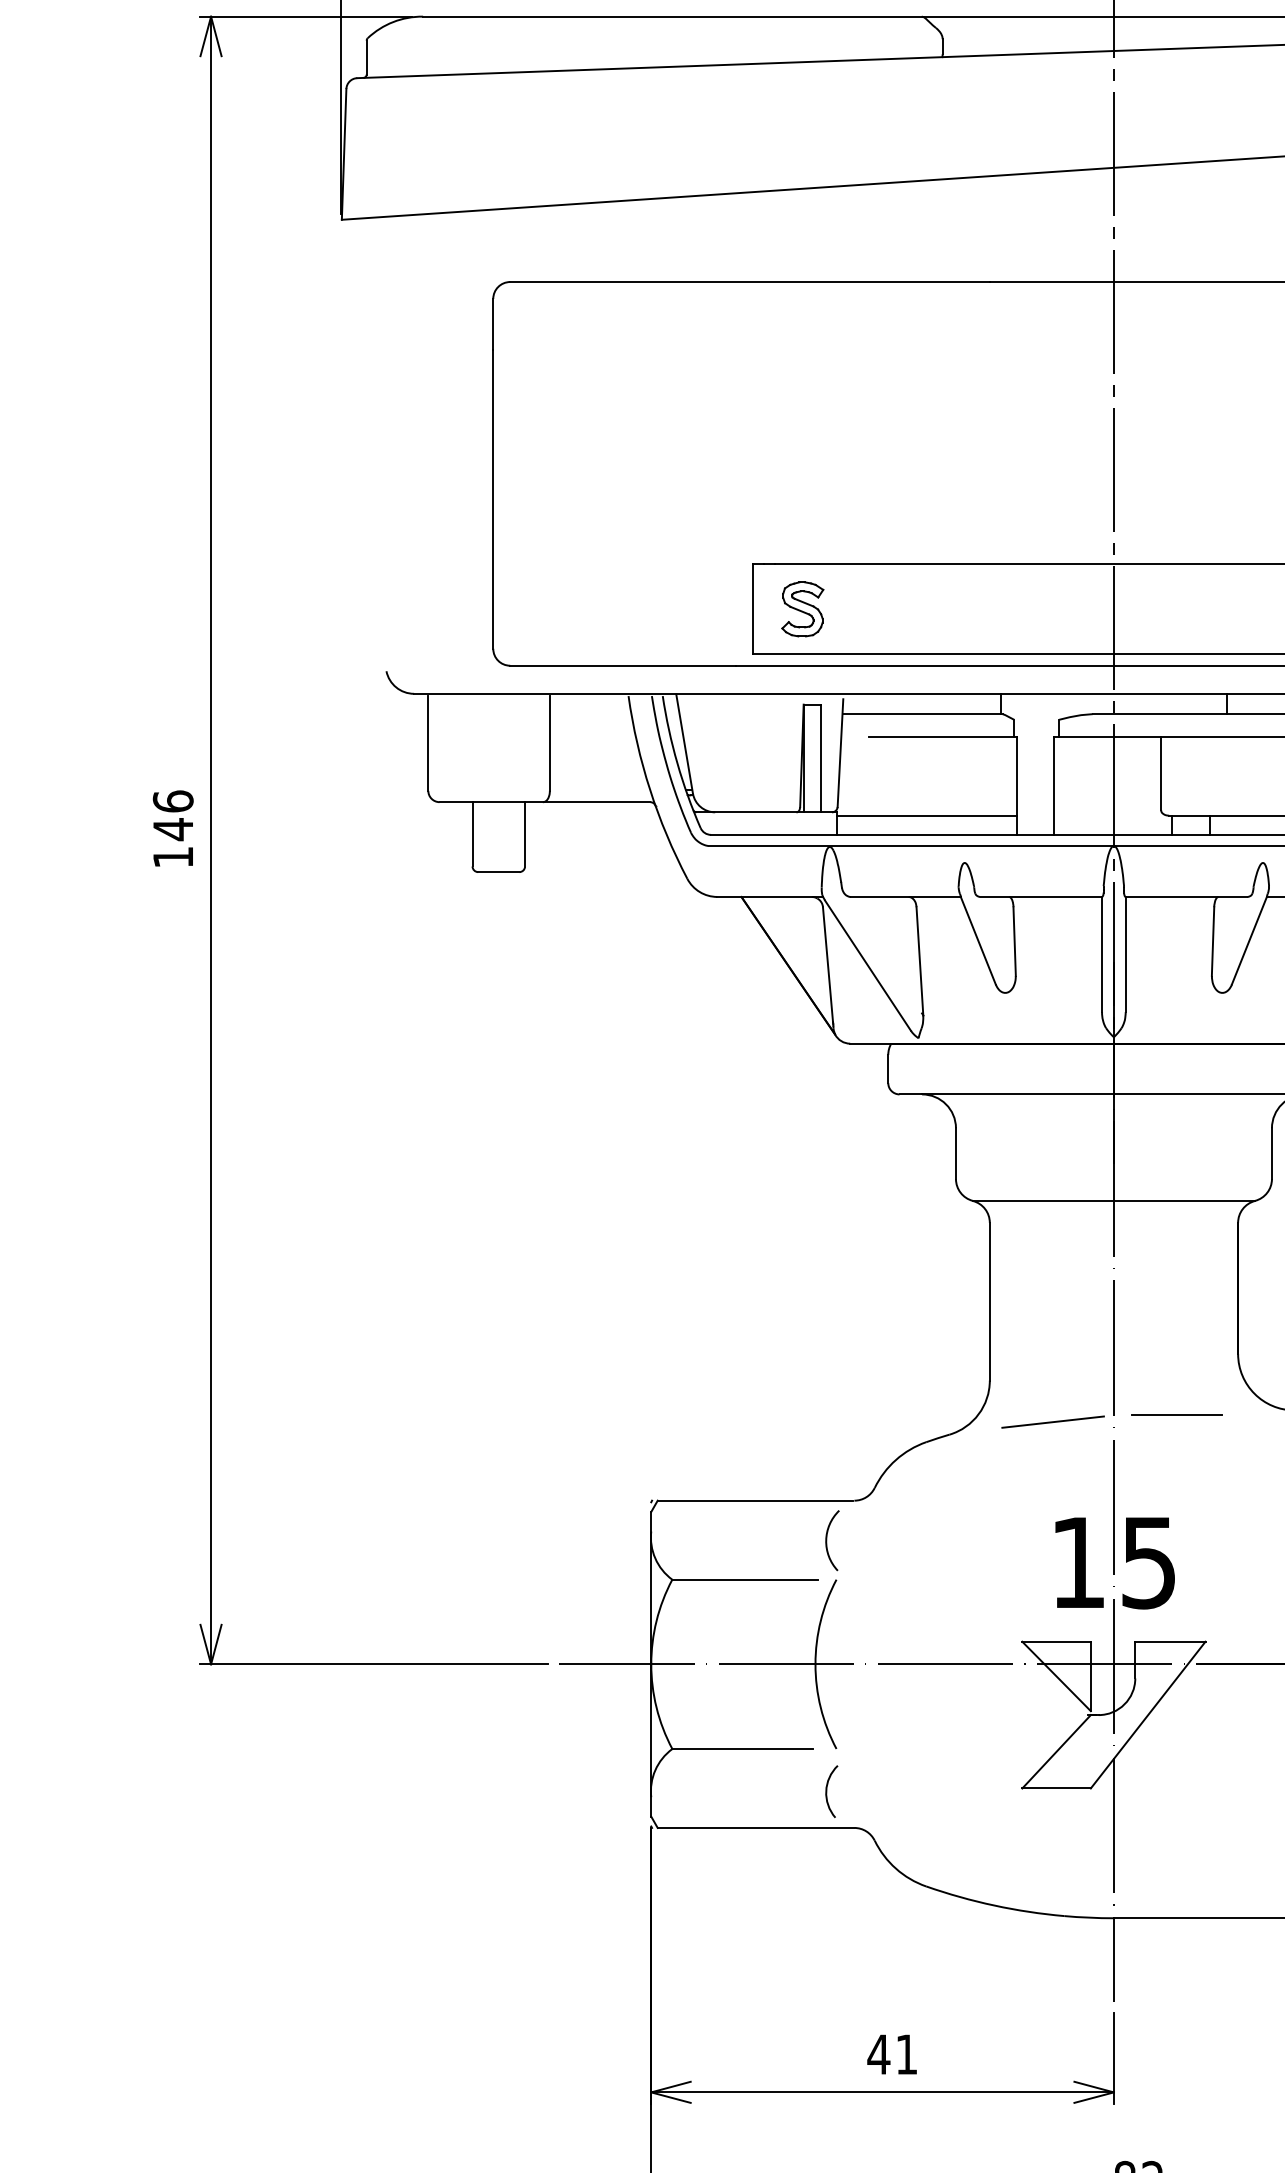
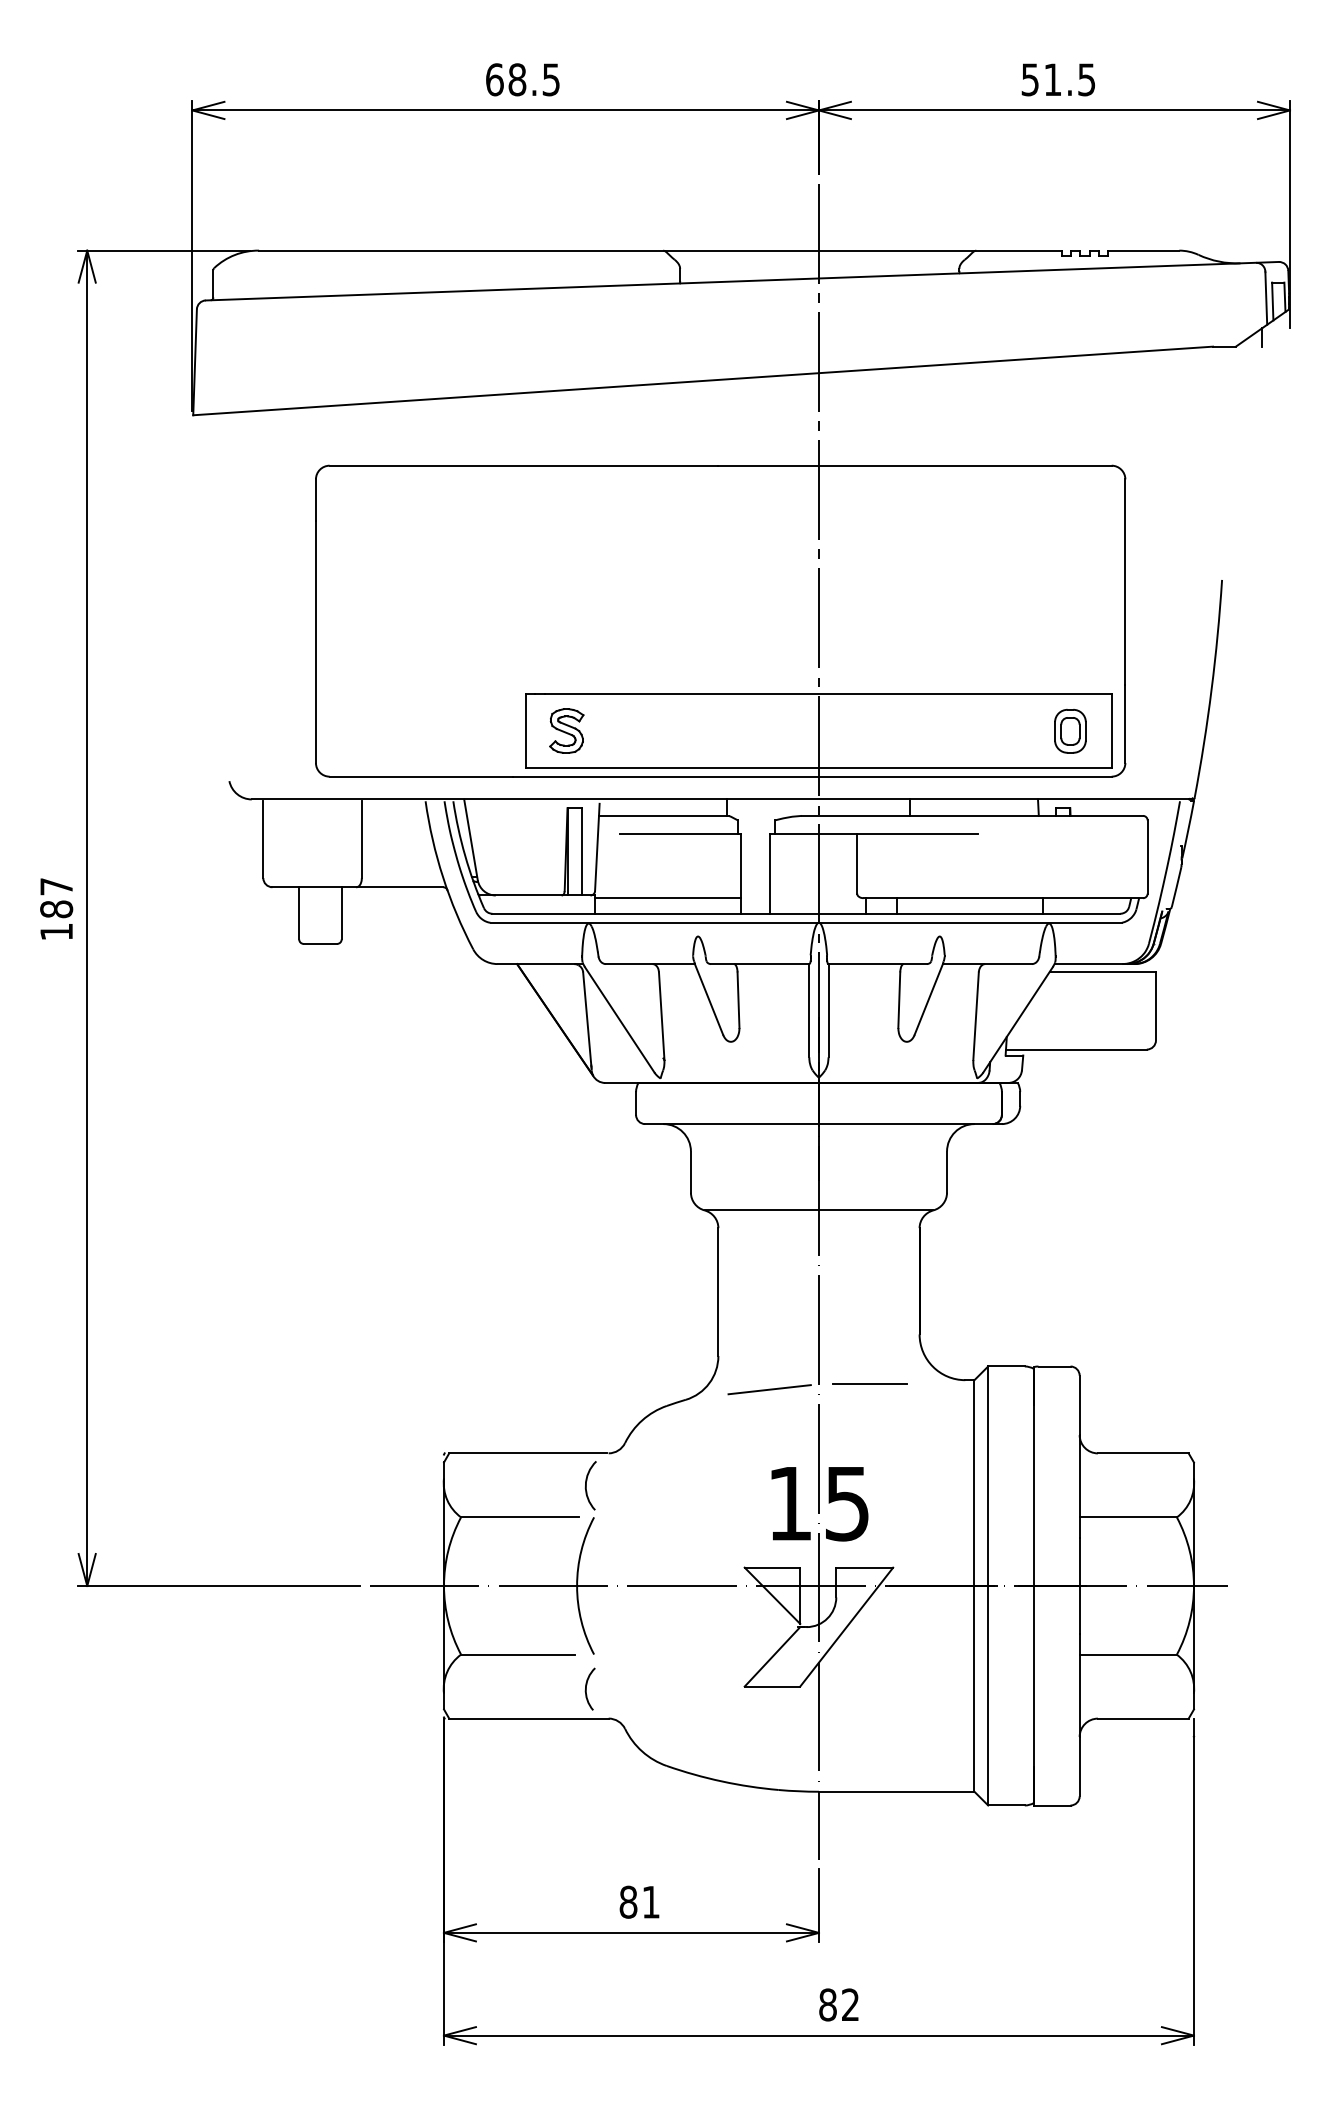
text: (173, 814) -> (56, 897), 146 -> 187
text: (878, 2053) -> (628, 1901), 41 -> 81

